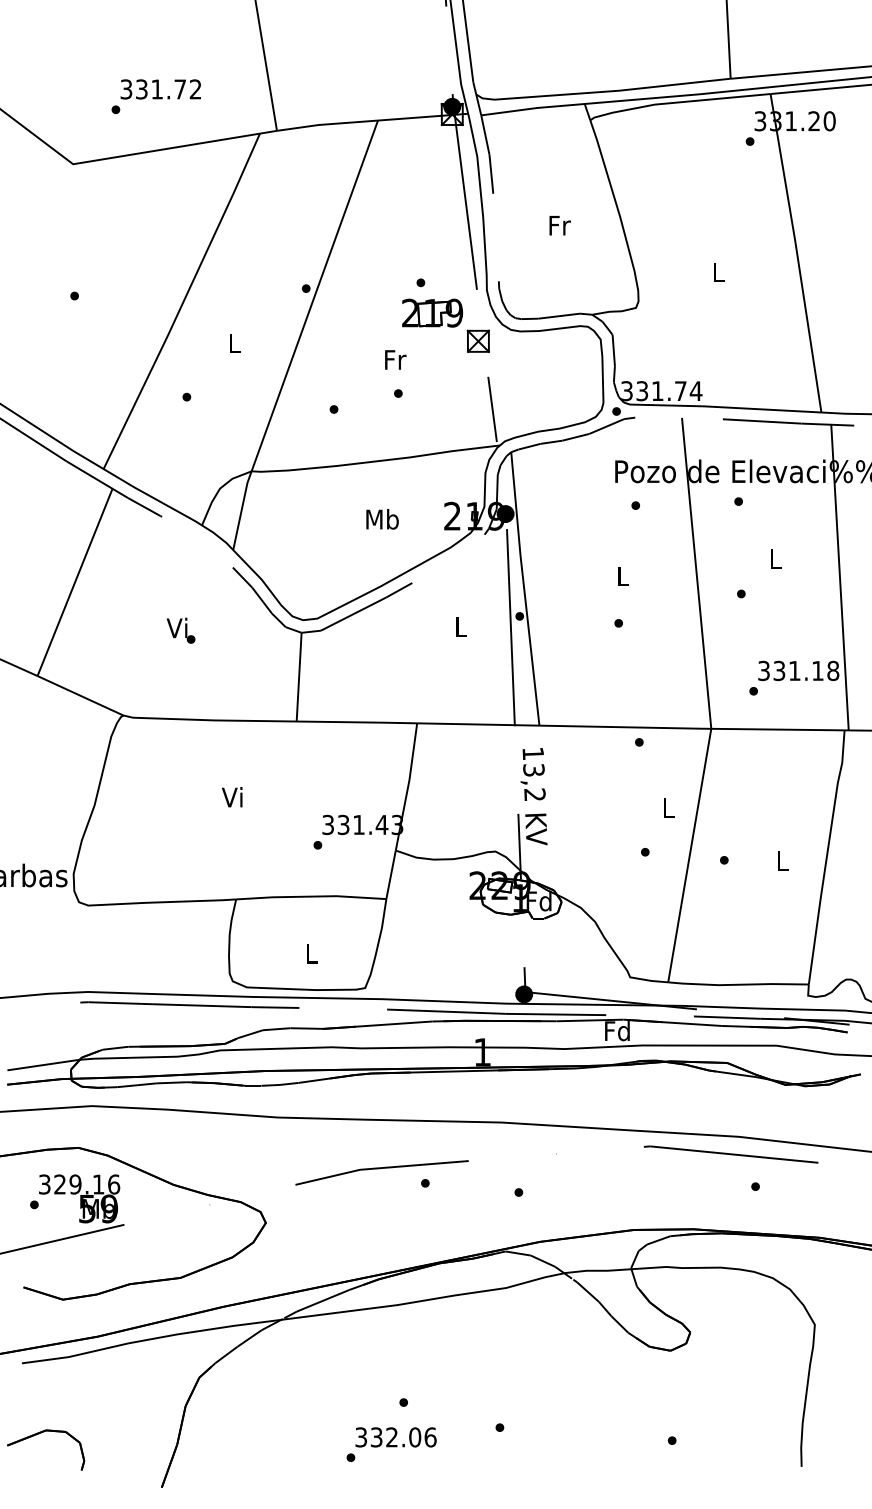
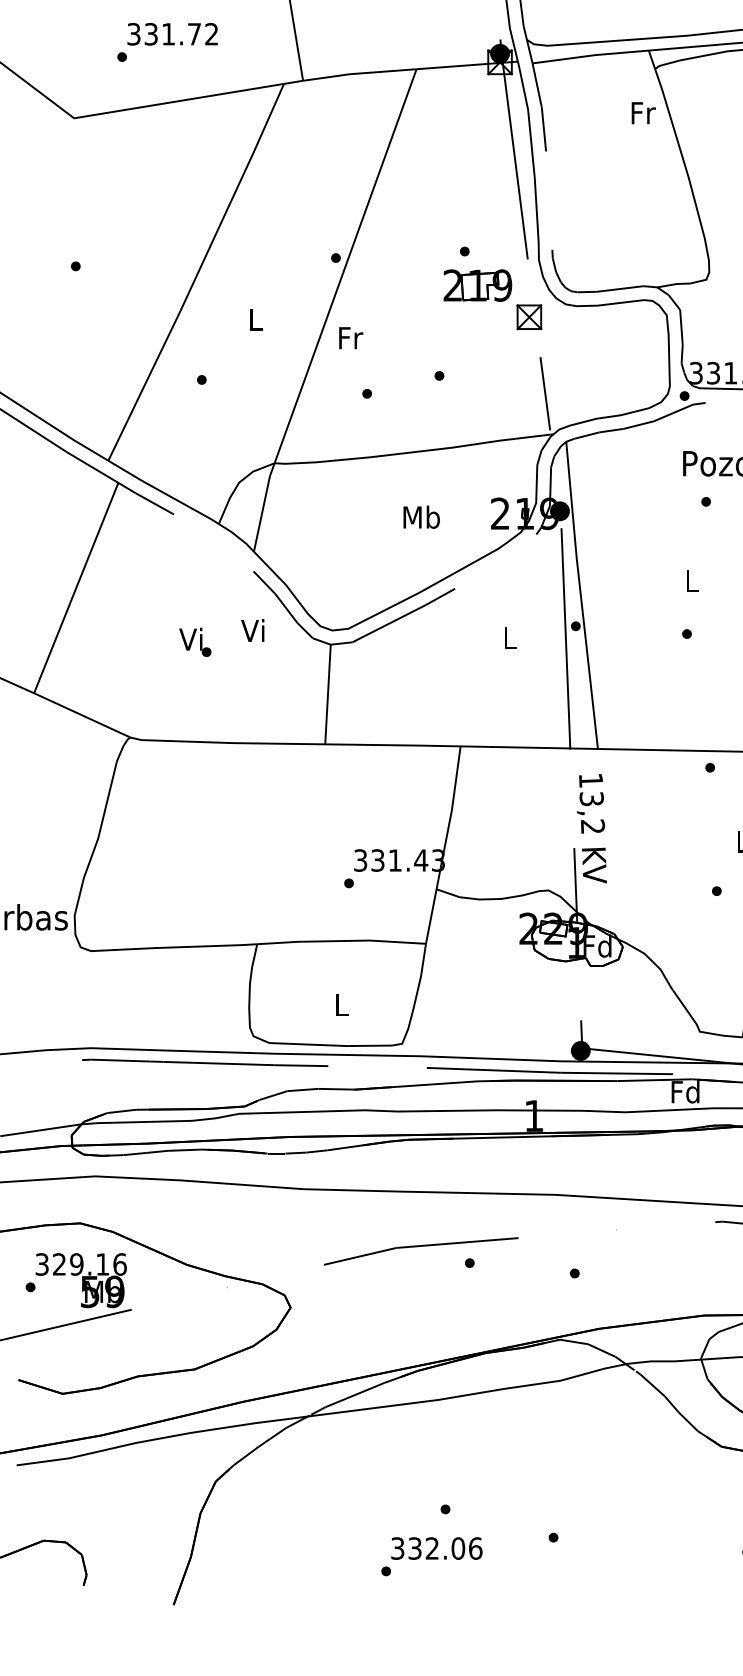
text: (559, 225) -> (642, 112), moved
text: (395, 359) -> (350, 337), moved
text: (232, 797) -> (253, 630), moved

